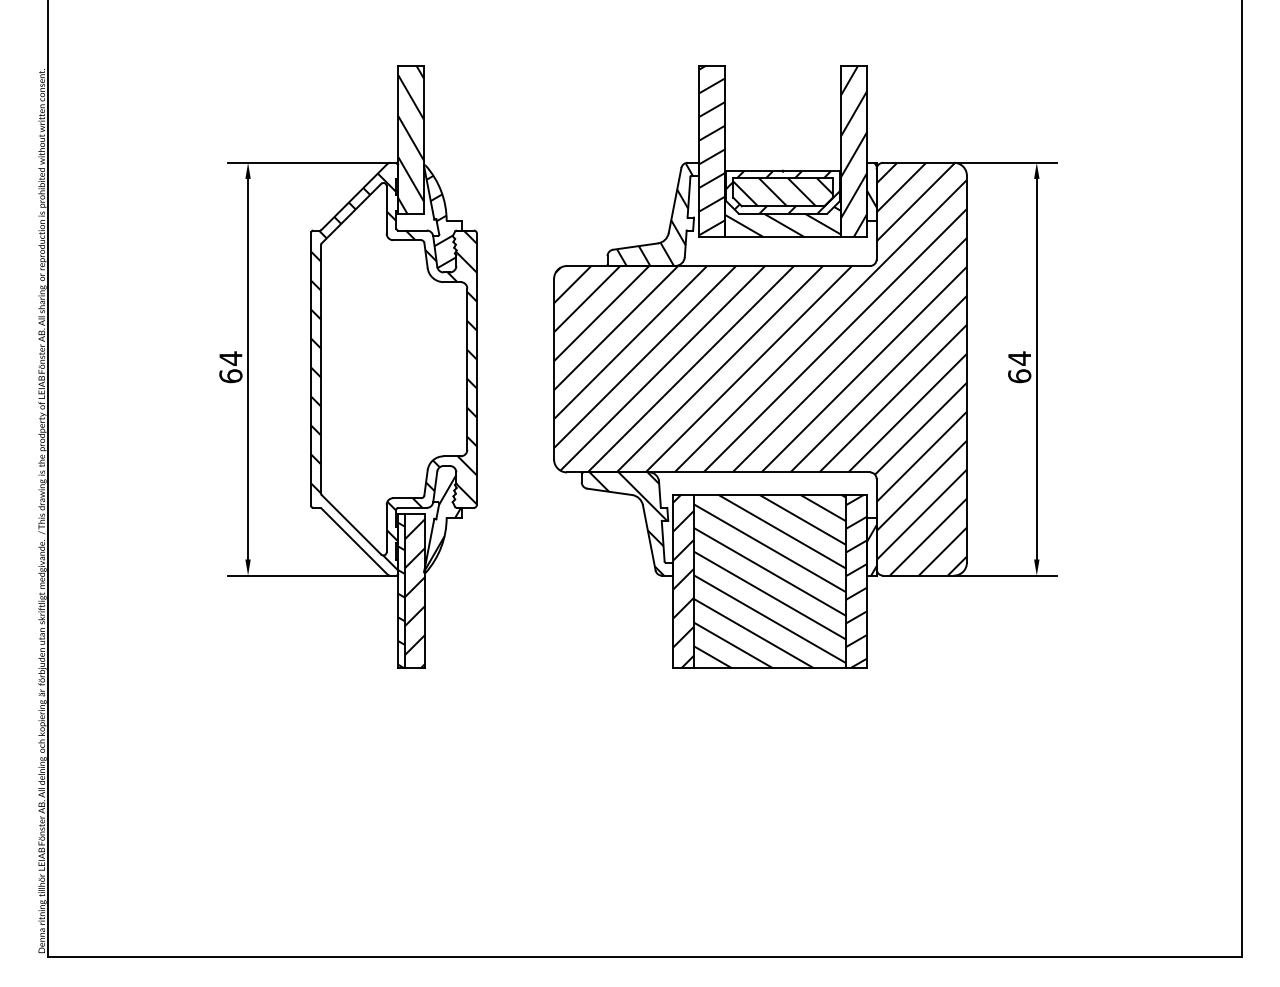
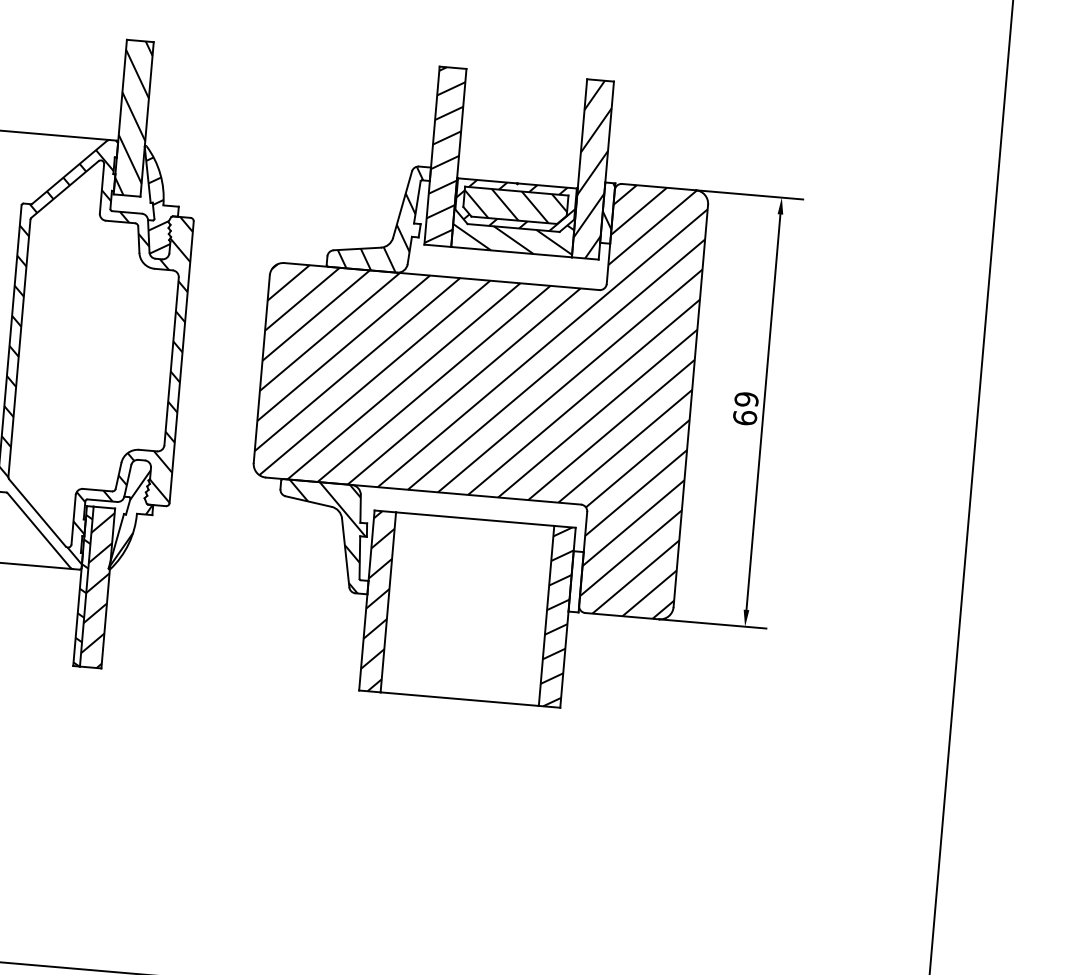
text: (1019, 358) -> (746, 399), 64 -> 69
hatch: (871, 550) -> (575, 585), removed
hatch: (770, 581) -> (467, 609), removed

